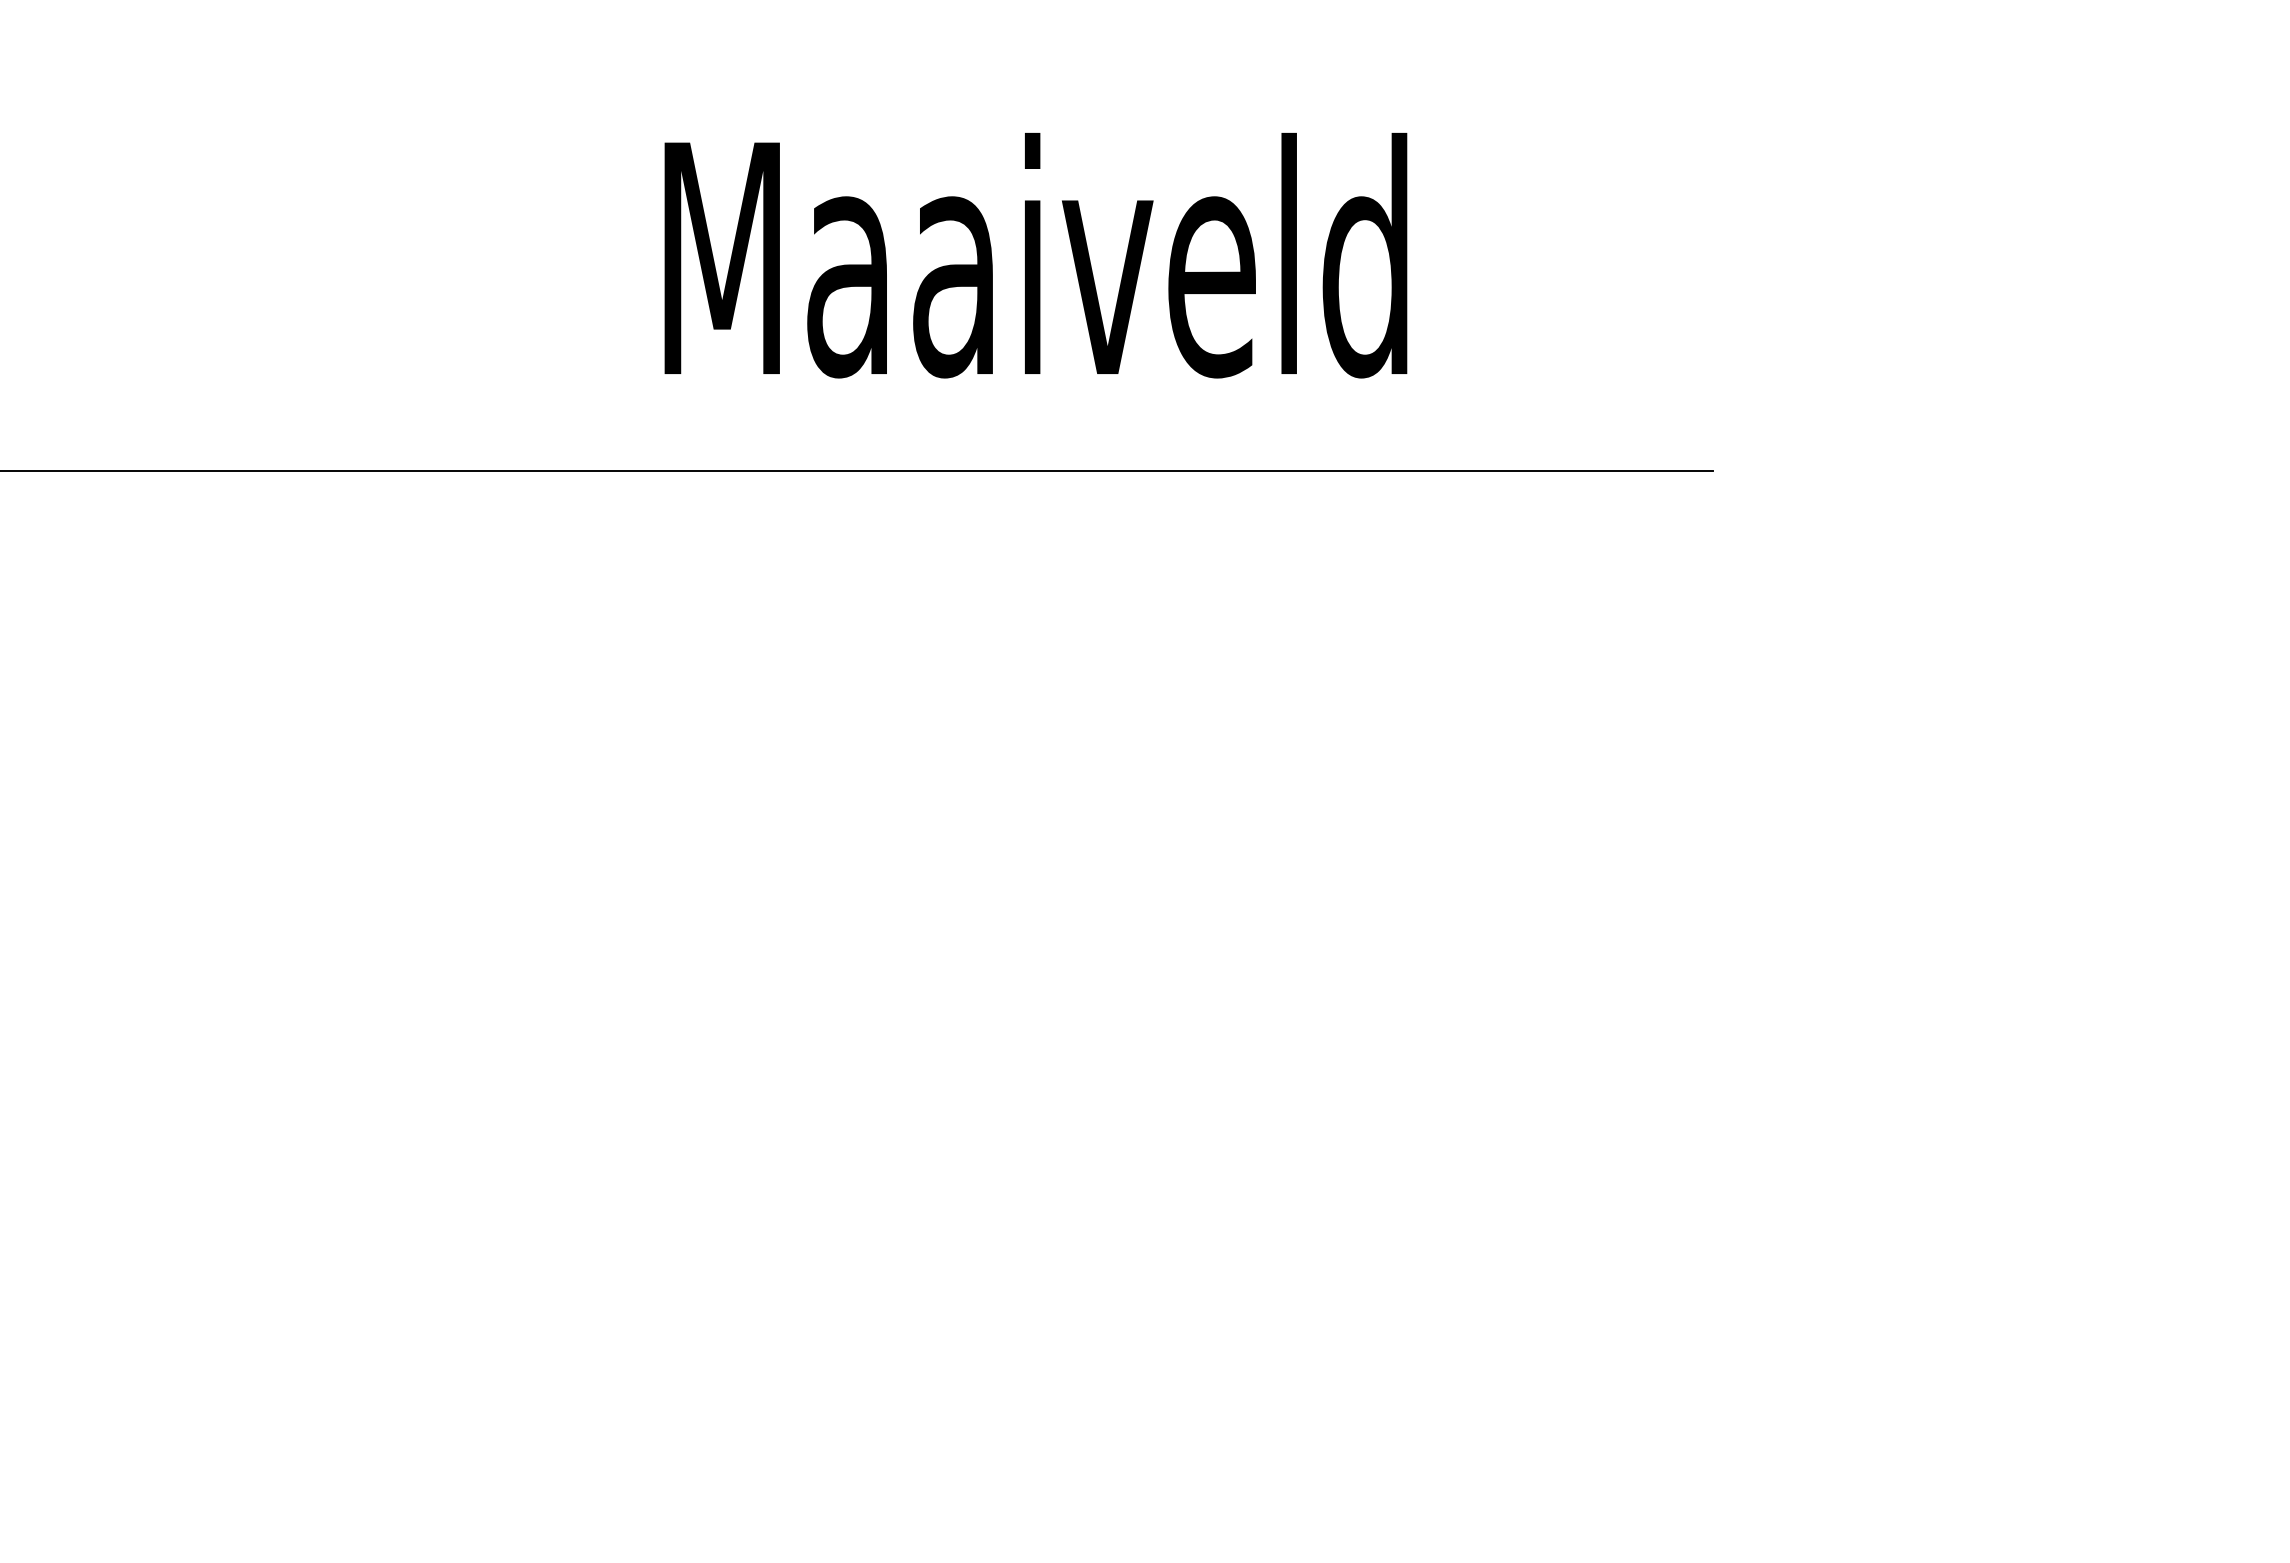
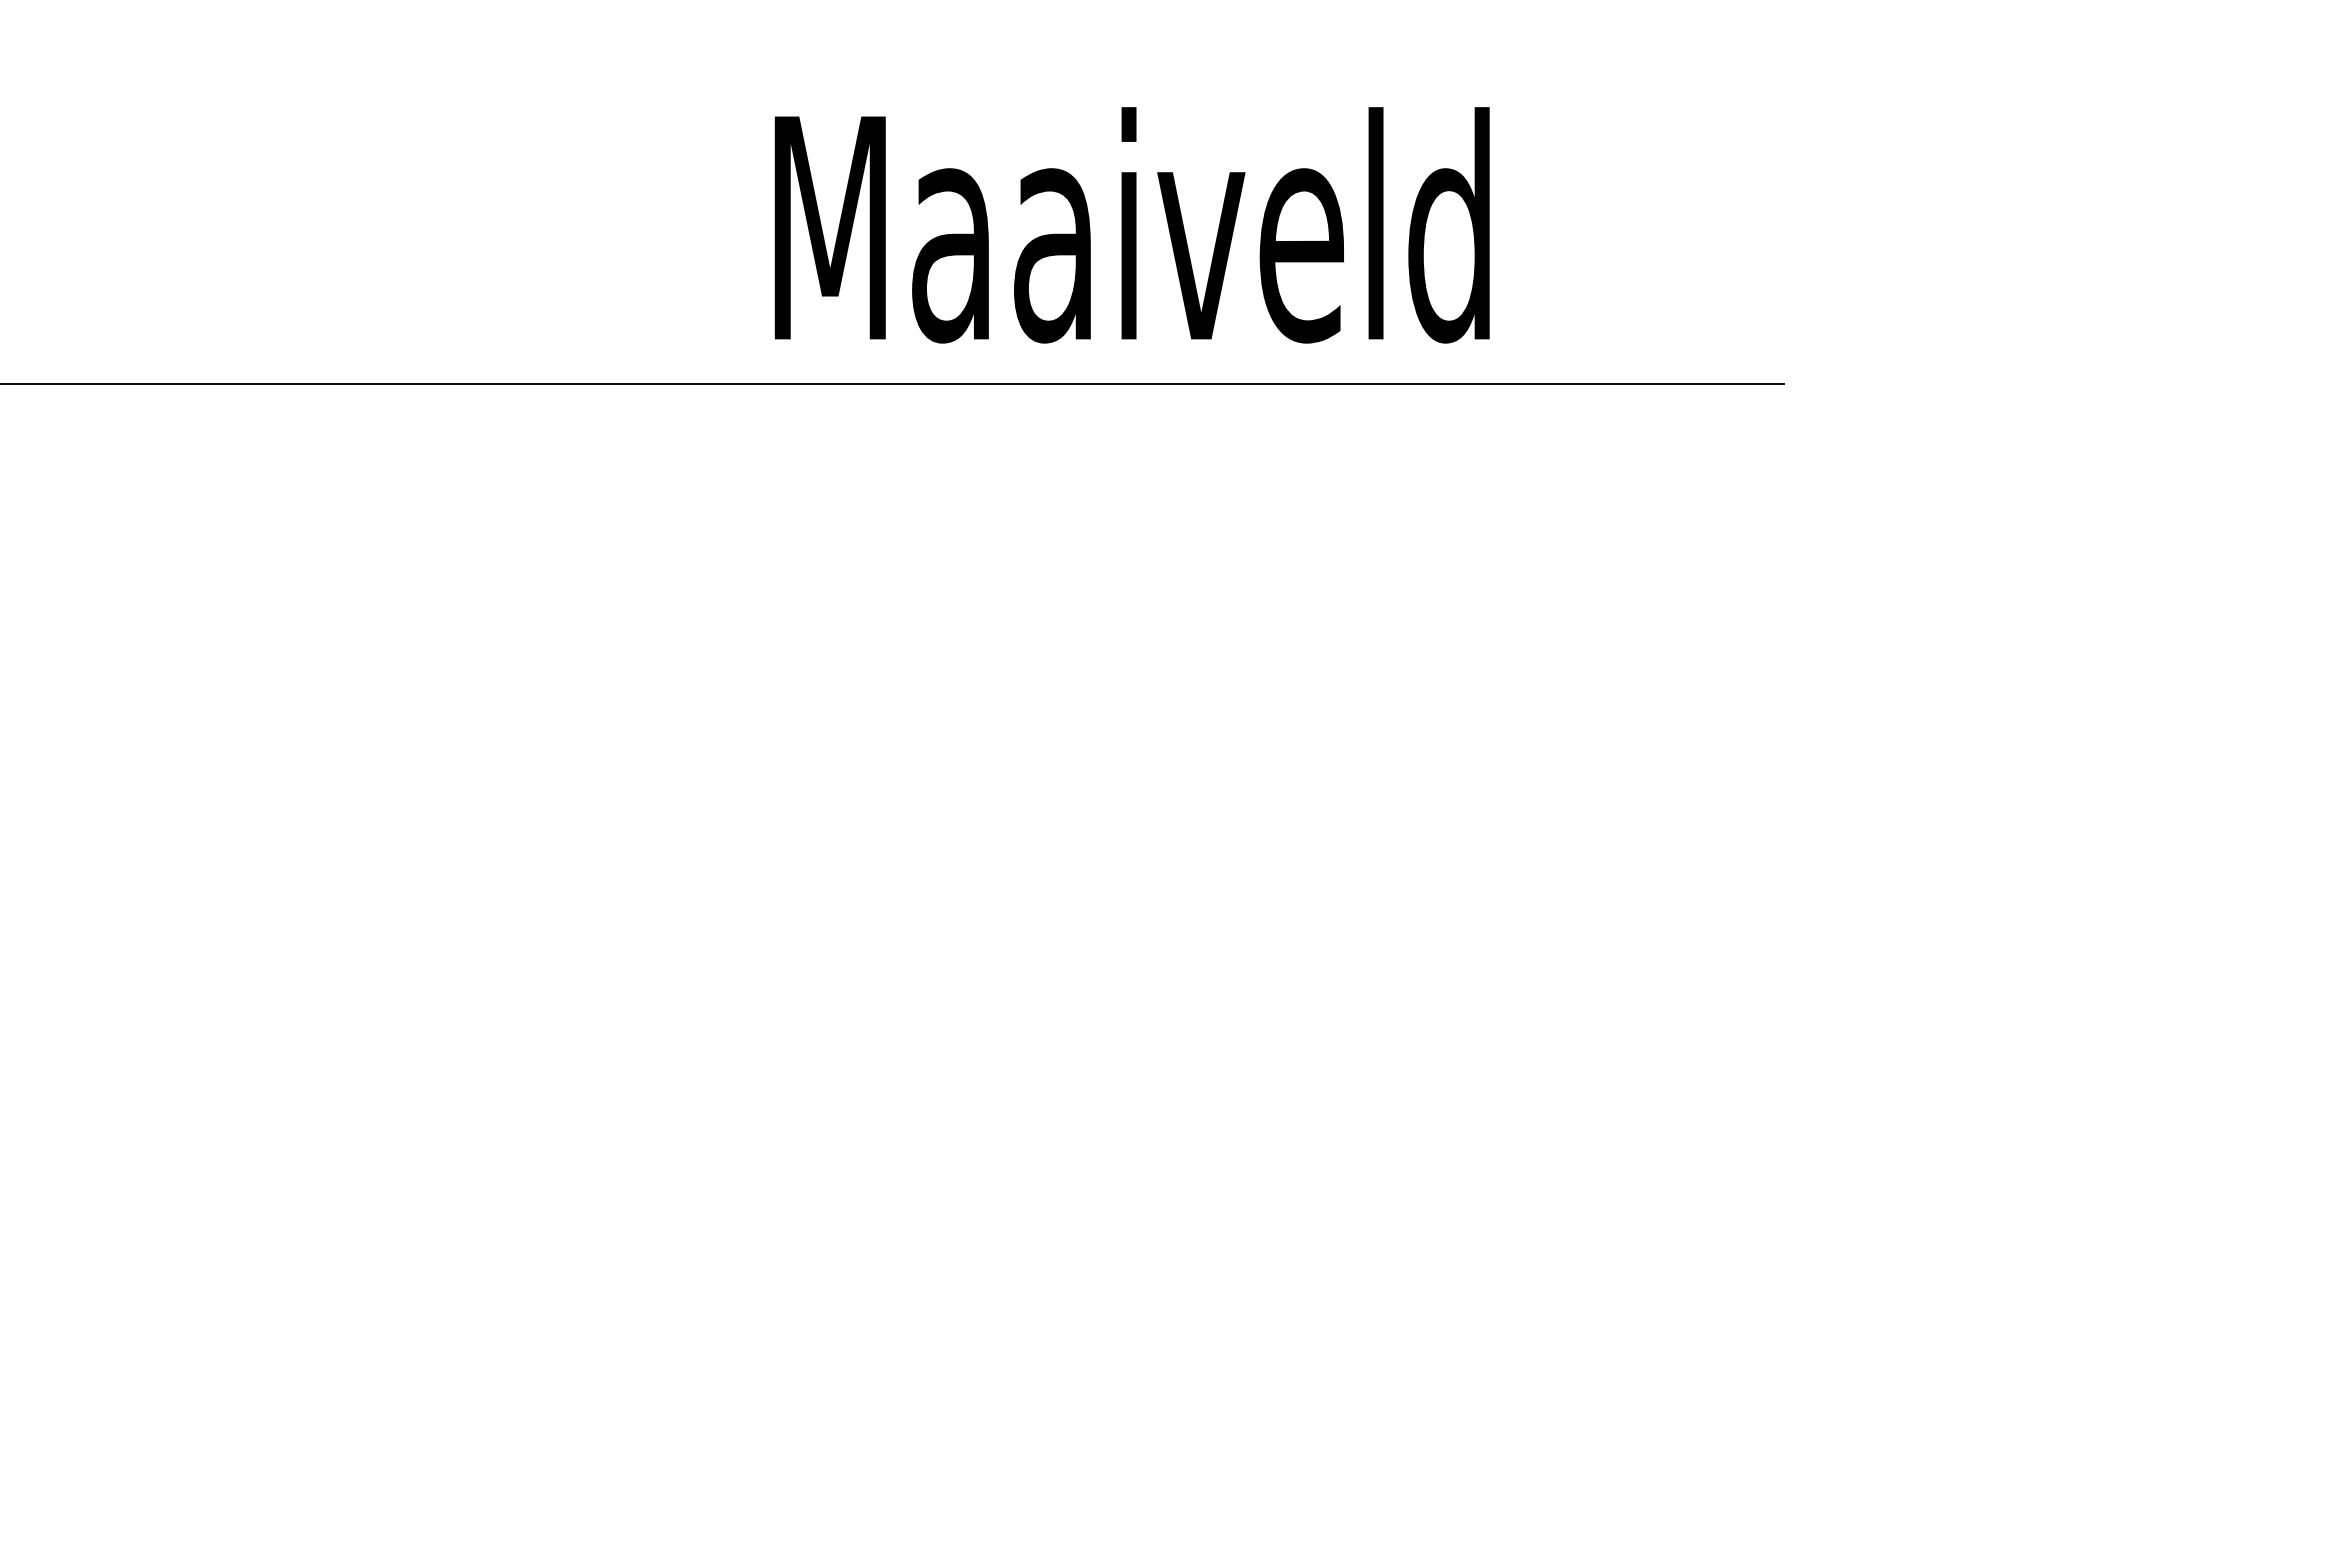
text: (1035, 255) -> (1131, 225), moved

